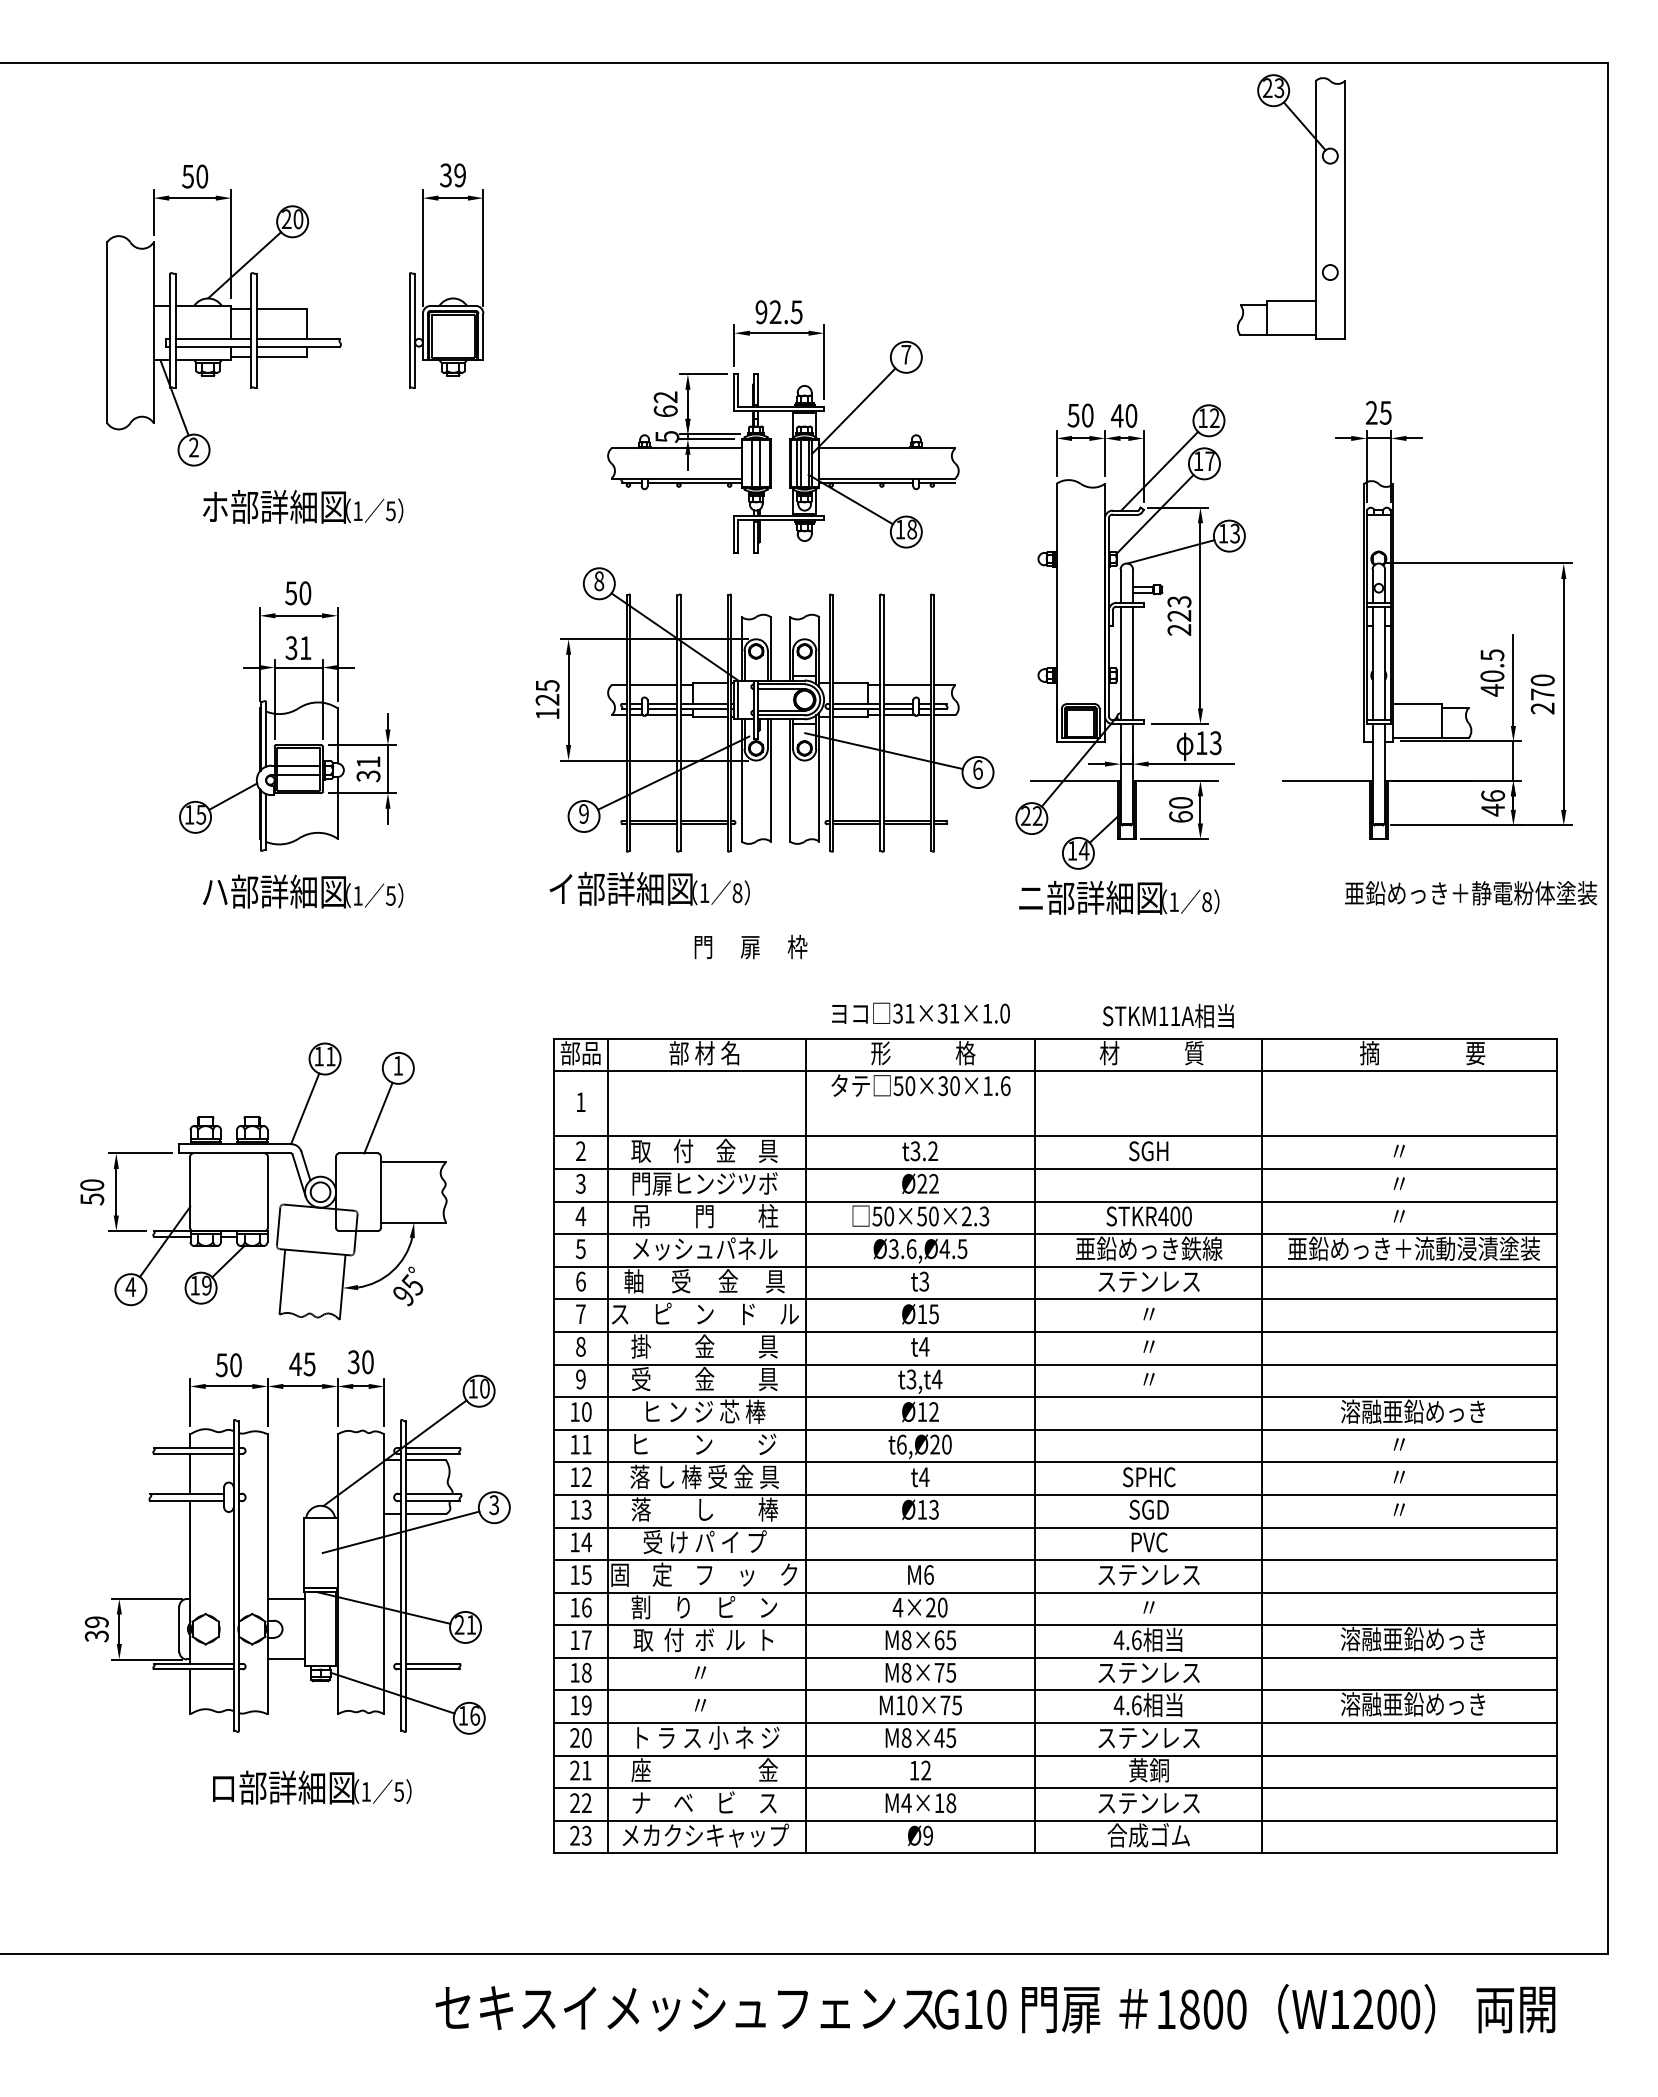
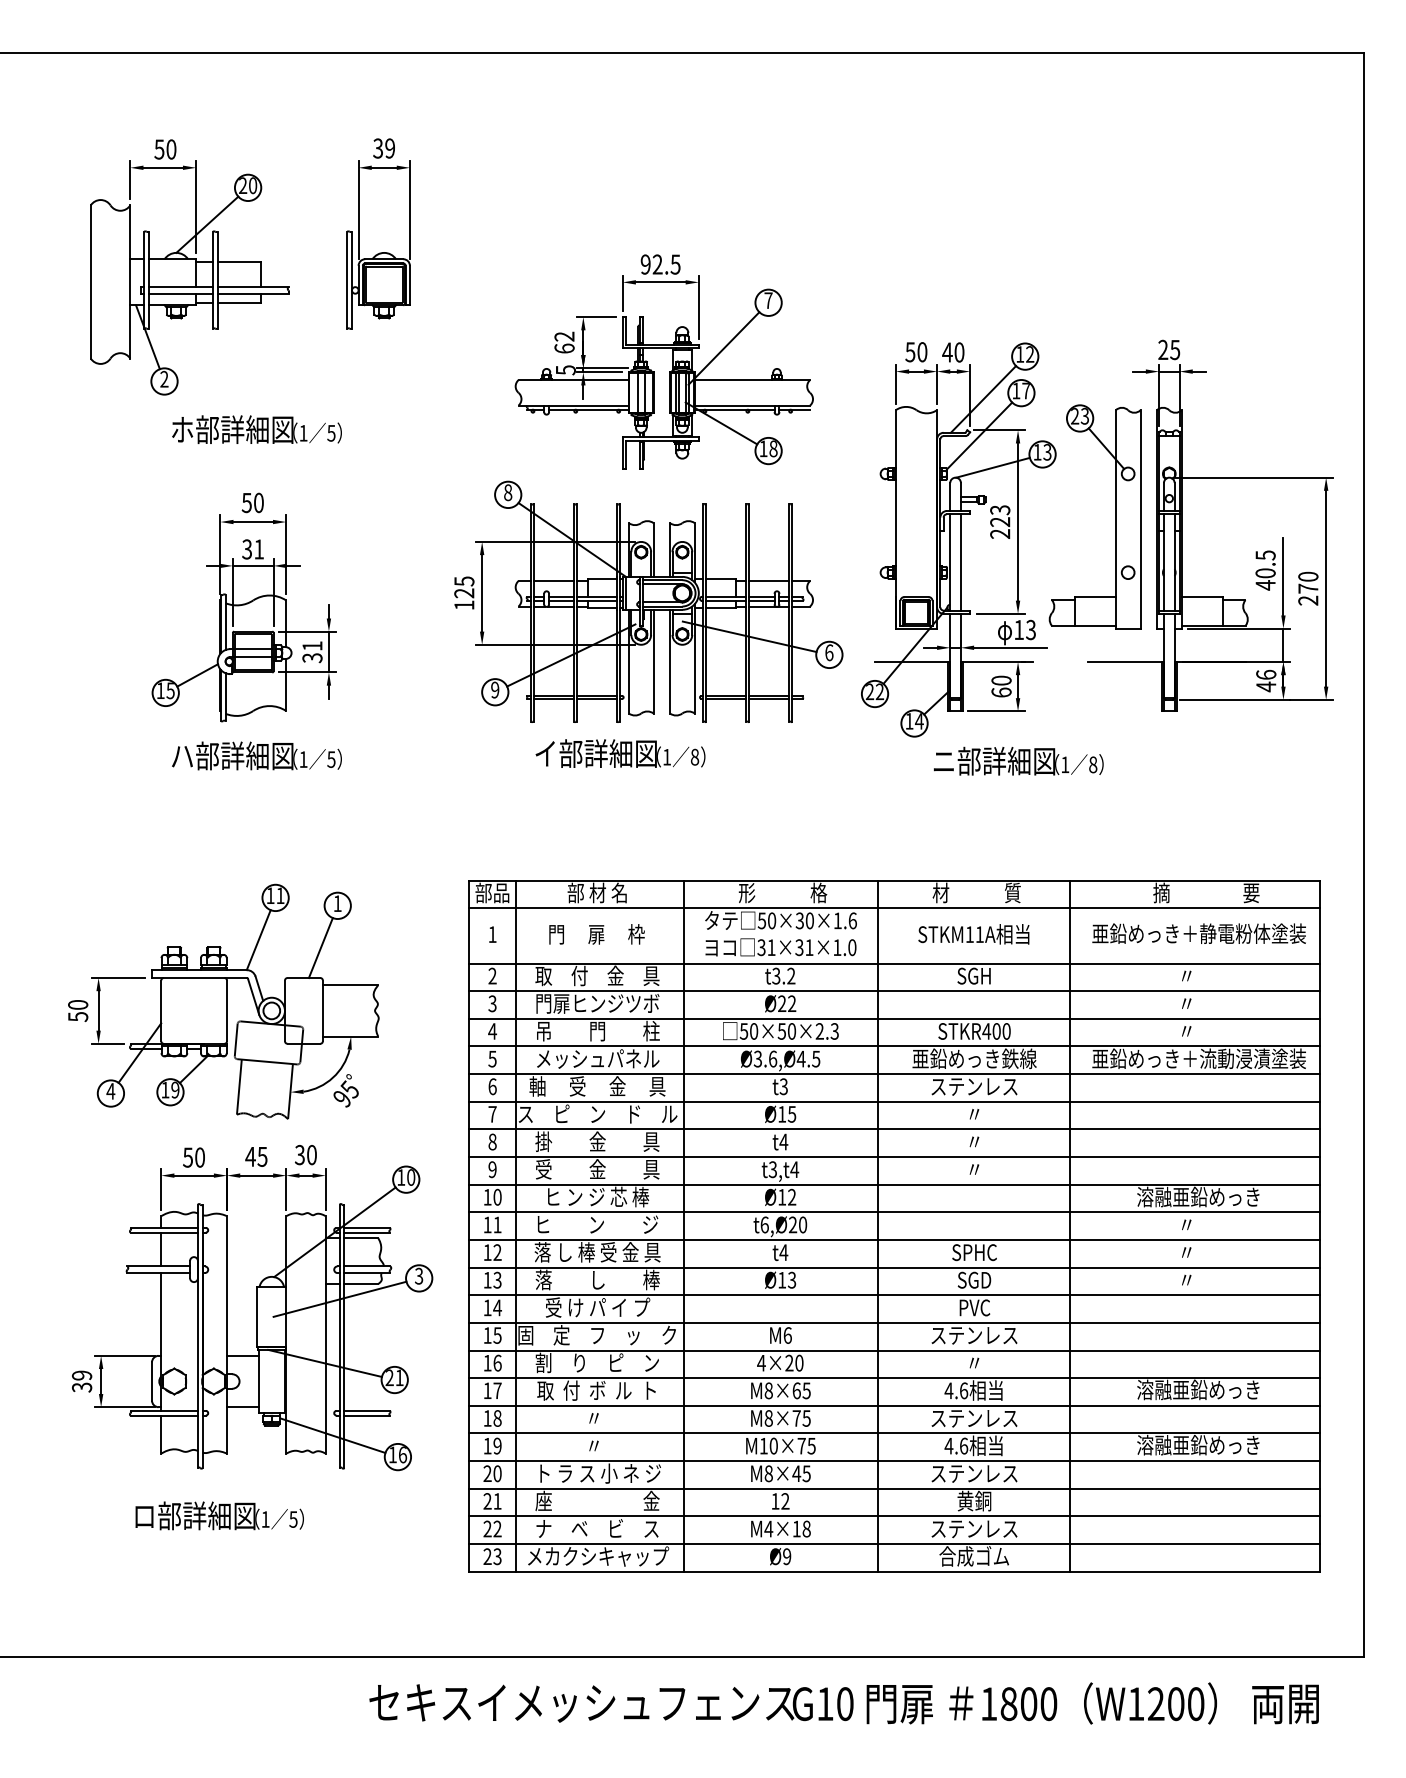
part: (1315, 206) -> (1115, 516), moved
text: (649, 888) -> (620, 753), moved
text: (1470, 893) -> (1198, 933), moved
text: (1119, 897) -> (1018, 760), moved
text: (750, 946) -> (596, 933), moved
text: (920, 1012) -> (780, 946), moved
text: (1168, 1015) -> (973, 933), moved
text: (312, 1787) -> (220, 1515), moved

